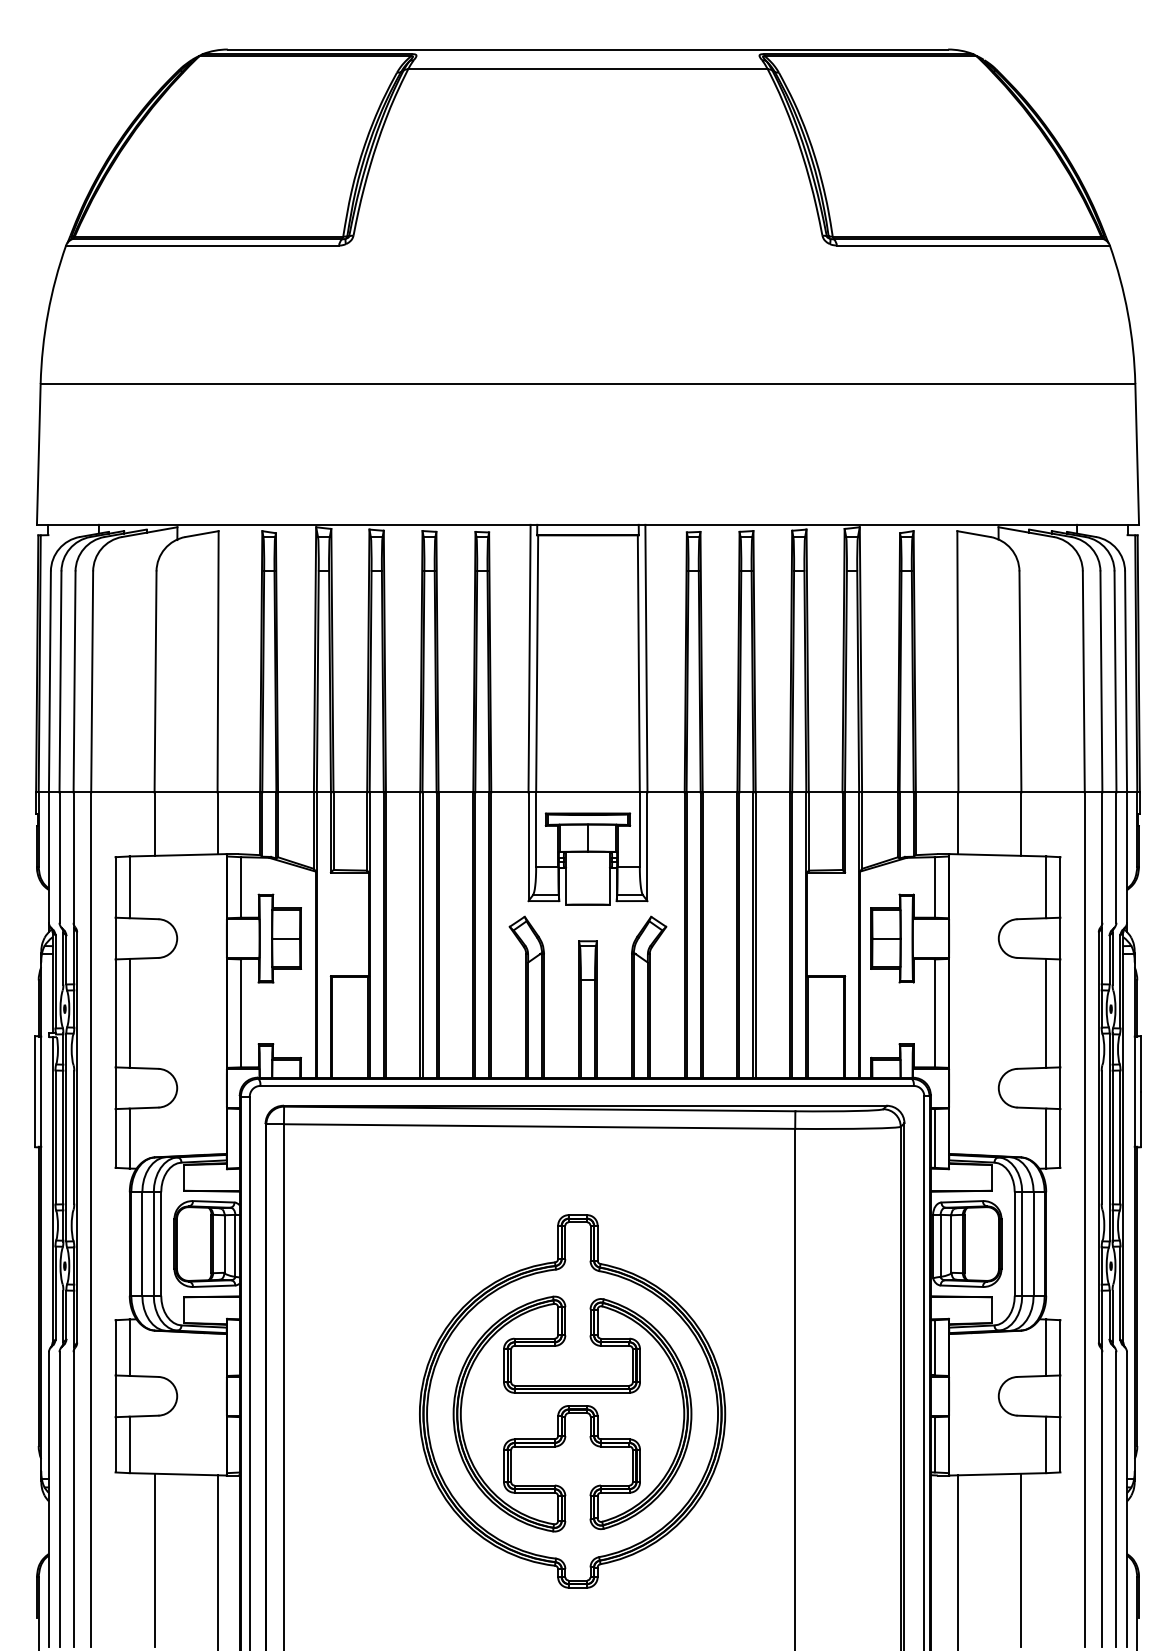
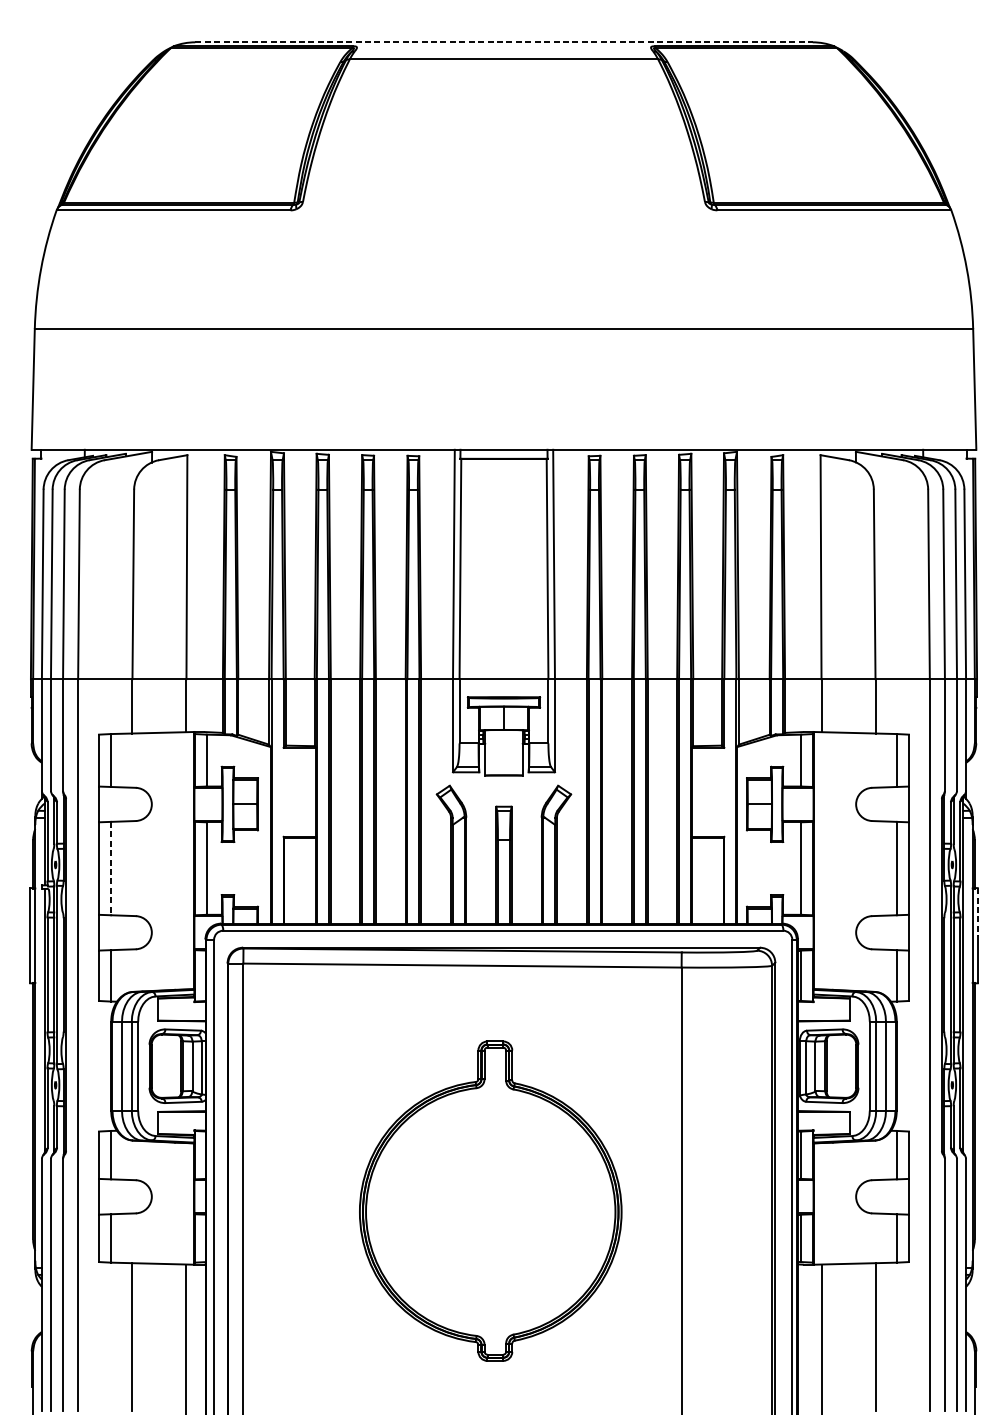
line: (588, 49) -> (504, 42), solid -> dashed
line: (129, 1013) -> (110, 868), solid -> dashed
line: (1140, 1063) -> (977, 911), solid -> dashed
part: (572, 1413) -> (490, 1211), removed

